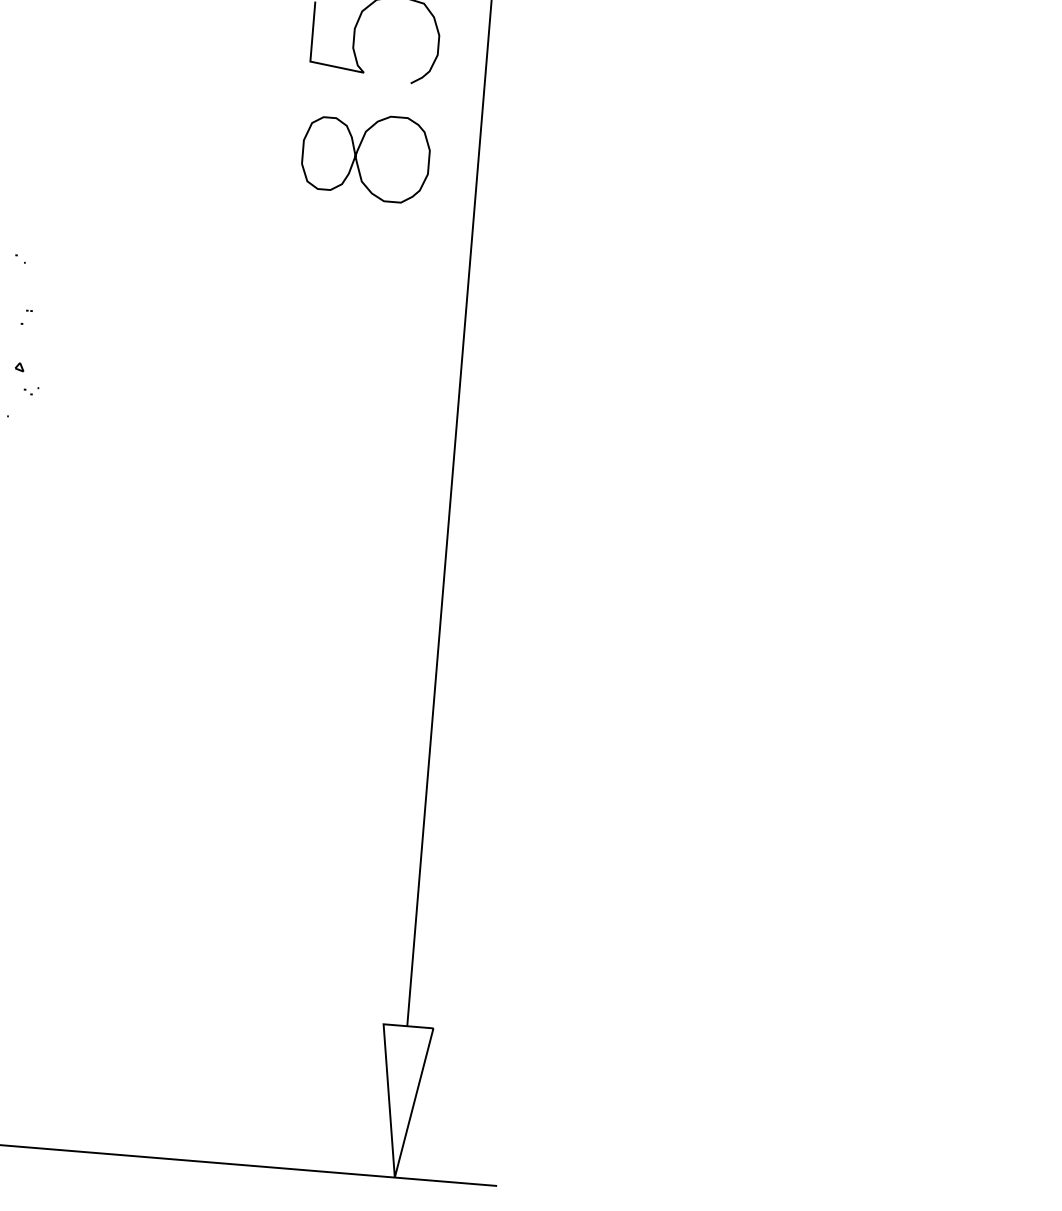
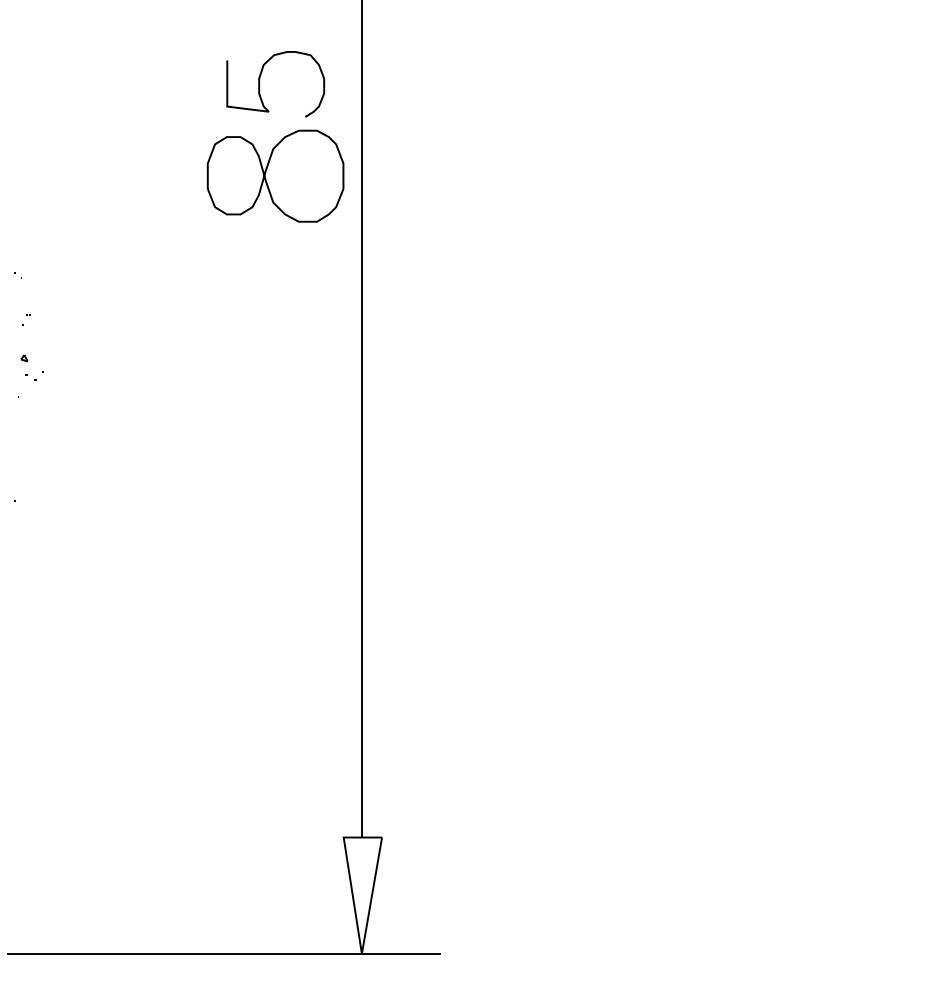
part: (365, 156) -> (275, 175), size x1.4
part: (31, 390) -> (34, 375), size x1.6

